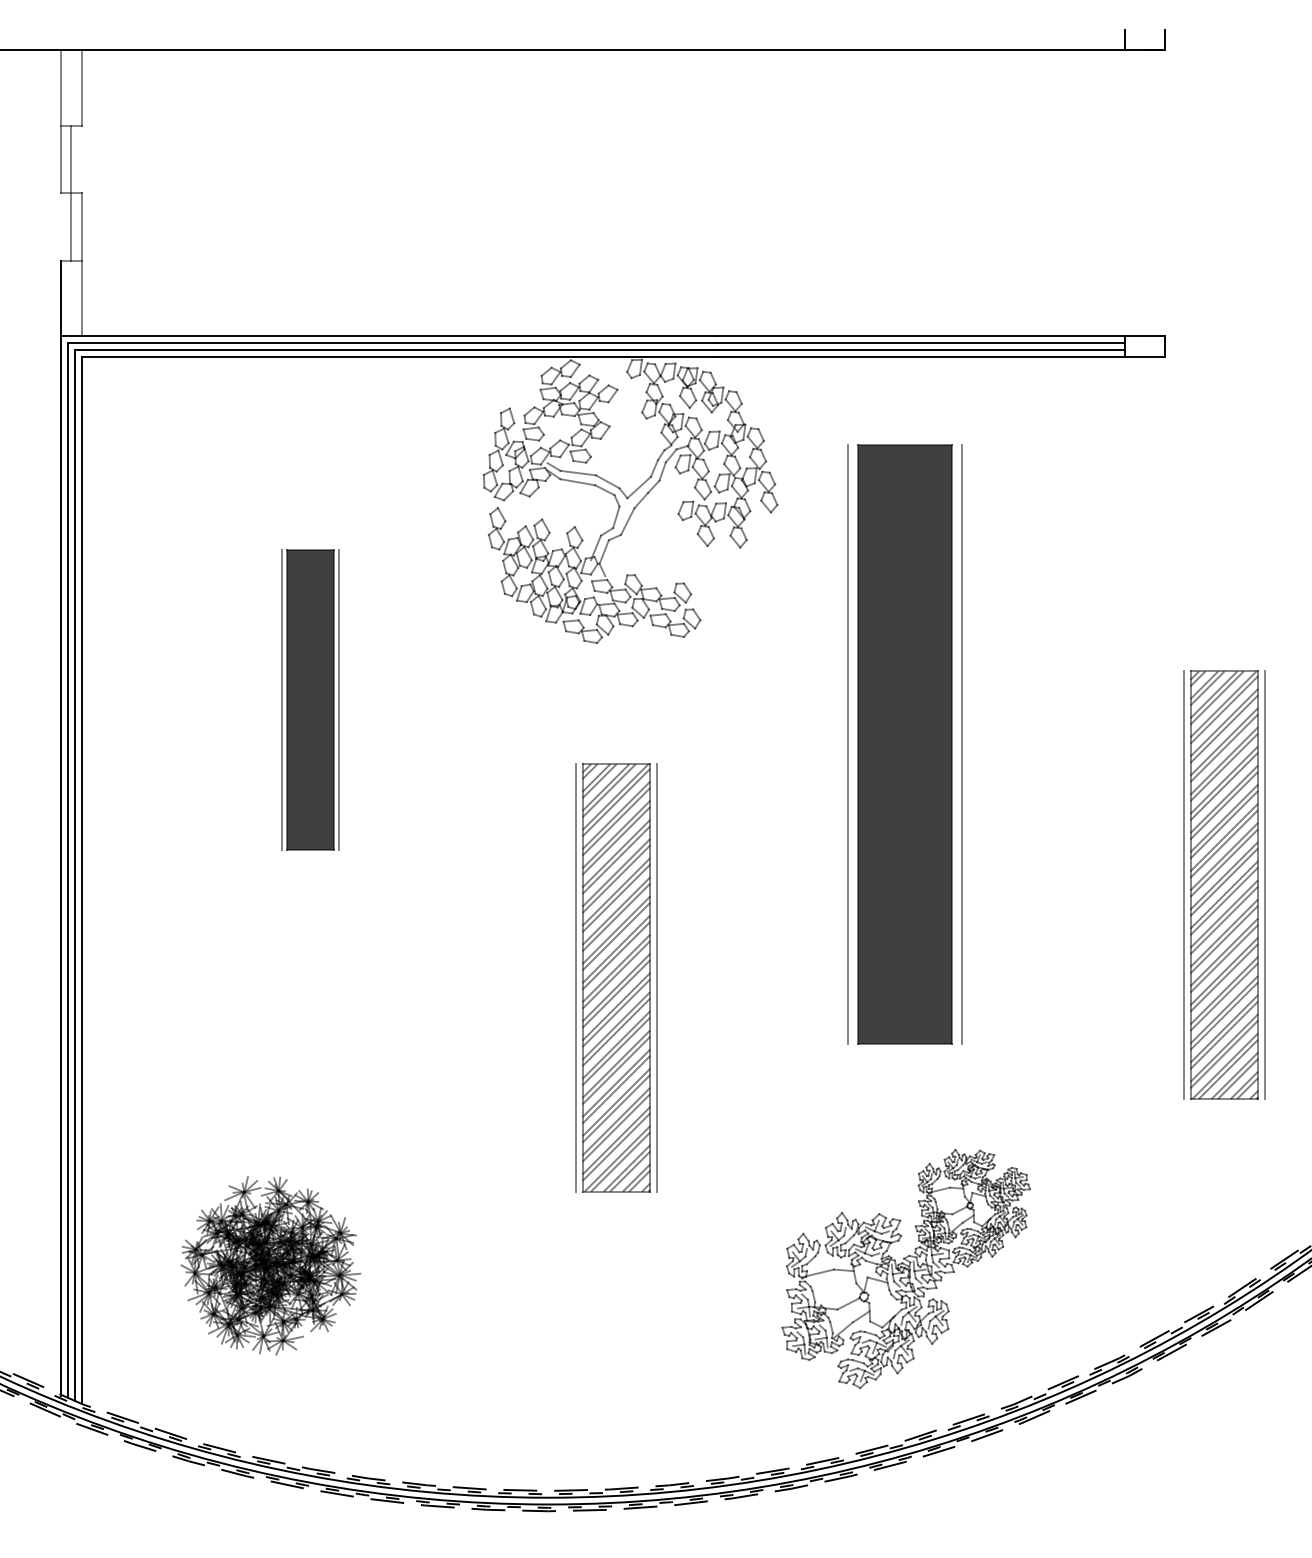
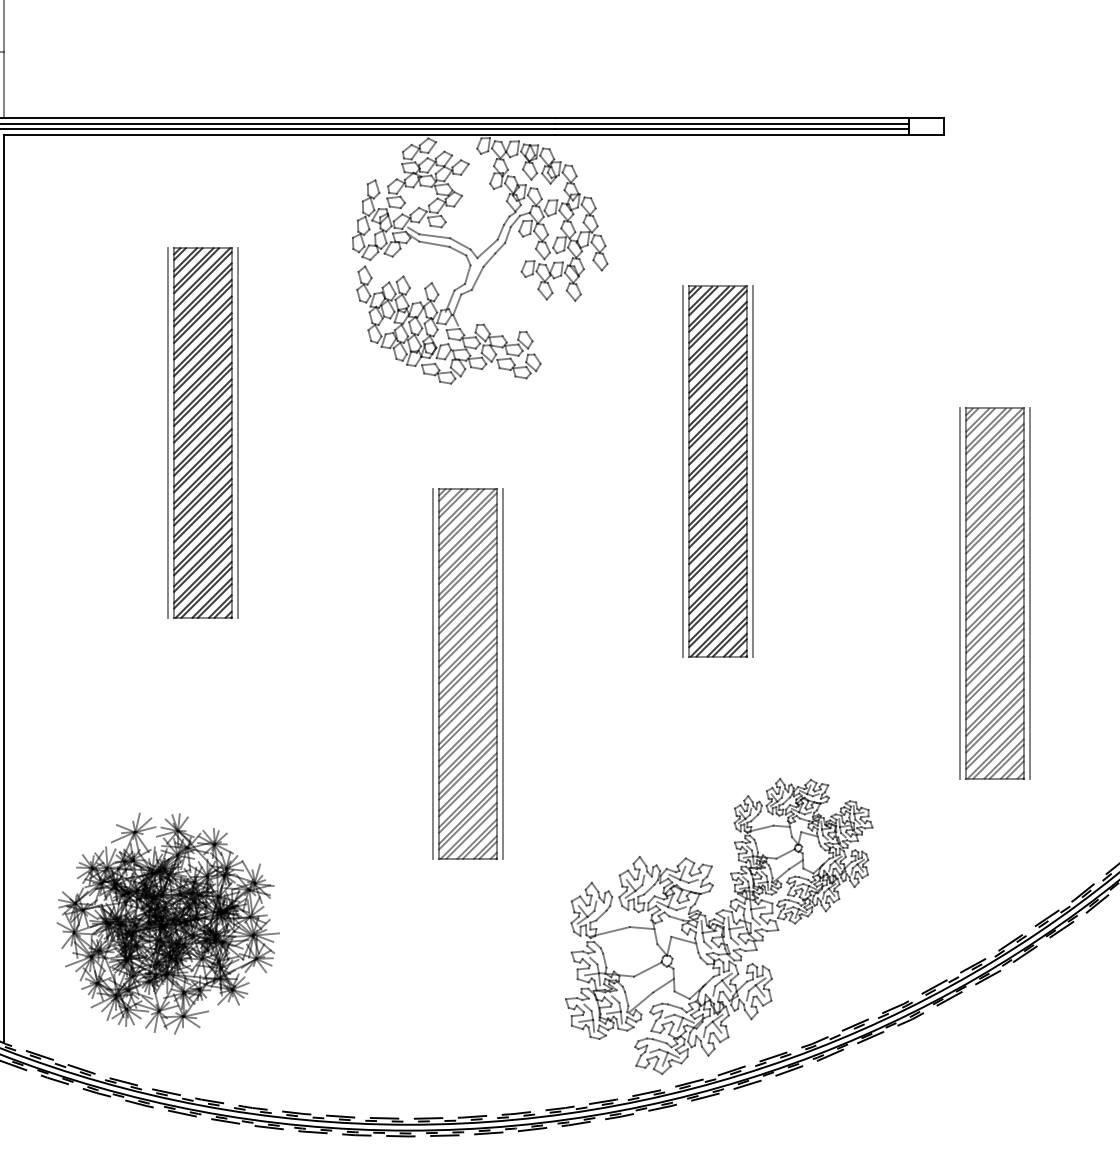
part: (310, 699) -> (202, 432), size x1.43
part: (904, 744) -> (717, 471), size x0.71
part: (270, 1265) -> (167, 923), size x1.43
part: (905, 1268) -> (718, 925), size x1.43

